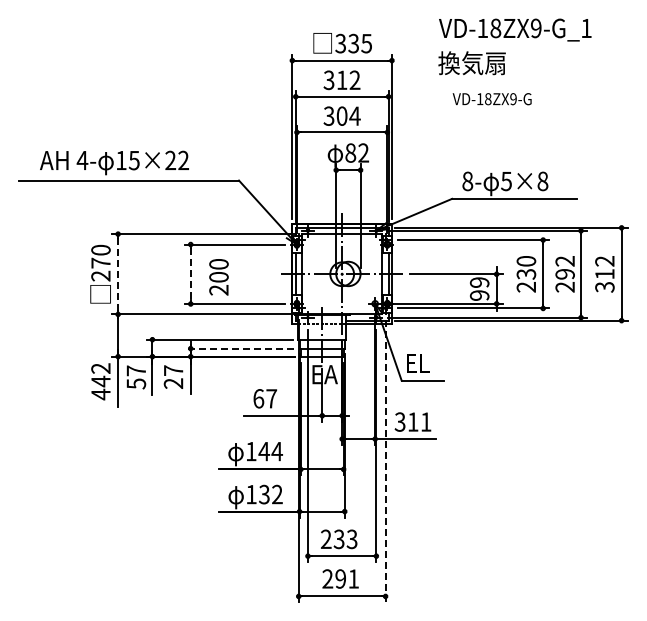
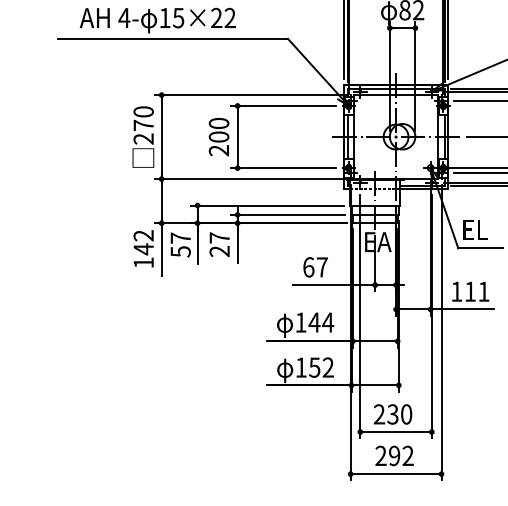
line: (118, 274) -> (162, 137), dashed -> solid
line: (190, 274) -> (237, 137), dashed -> solid
text: (218, 277) -> (218, 137), moved
line: (238, 348) -> (287, 214), dashed -> solid
text: (100, 394) -> (143, 262), 442 -> 142
text: (399, 421) -> (456, 291), 311 -> 111
line: (385, 461) -> (441, 332), dashed -> solid
text: (264, 493) -> (314, 366), 132 -> 152
text: (351, 538) -> (405, 413), 233 -> 230
text: (353, 578) -> (407, 455), 291 -> 292

